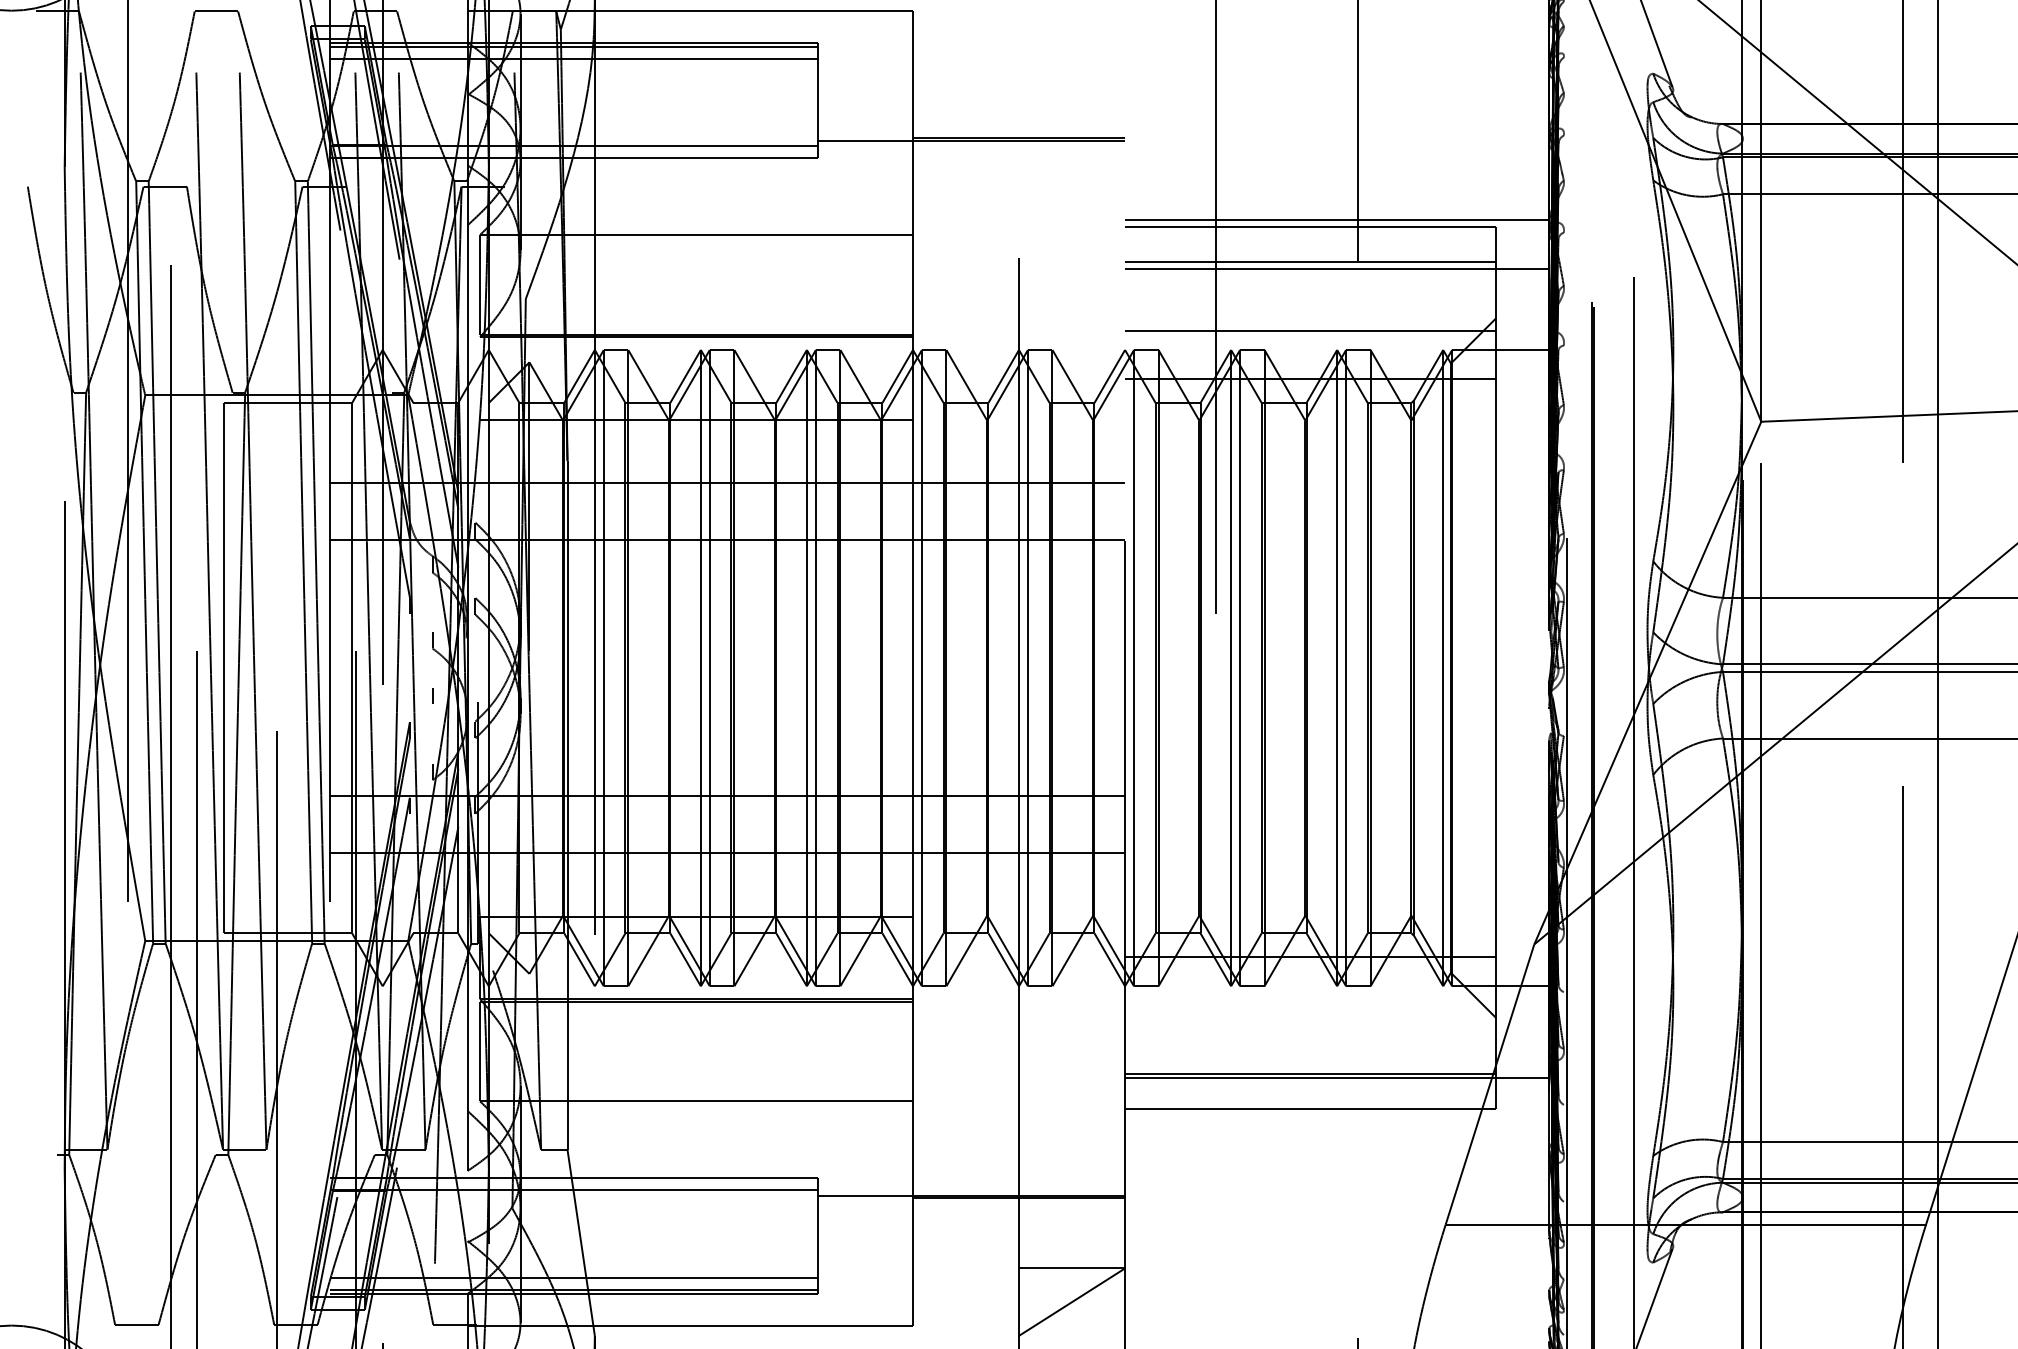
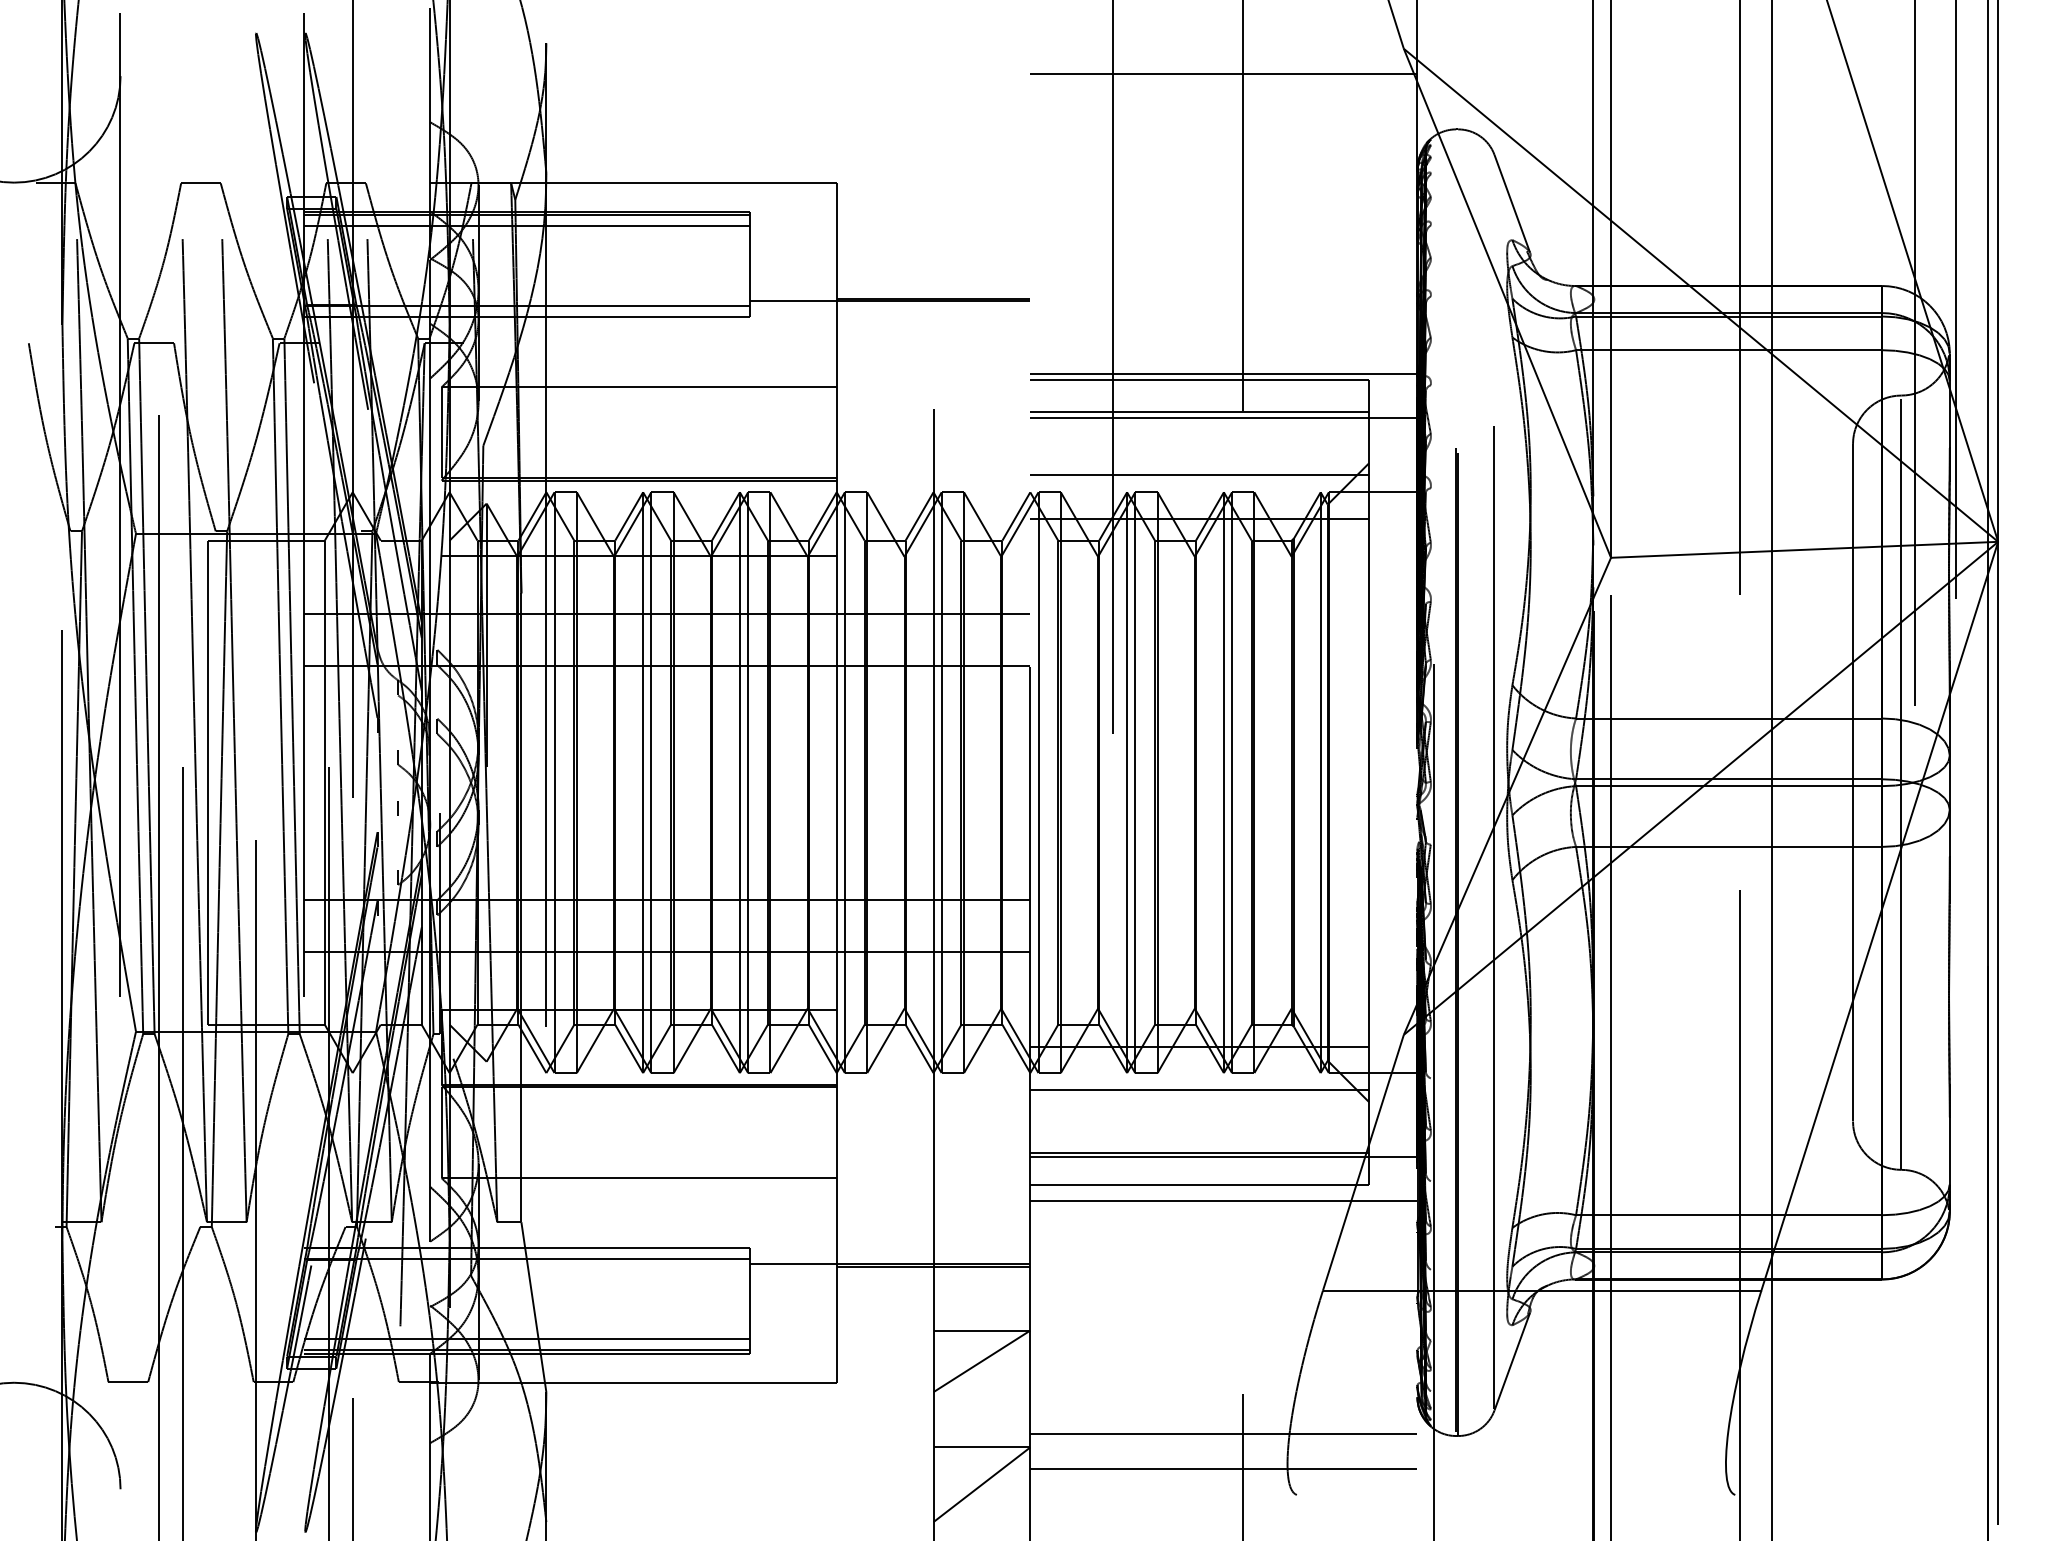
line: (1310, 1005) -> (1199, 1090), added
line: (1336, 1125) -> (1223, 1200), added

